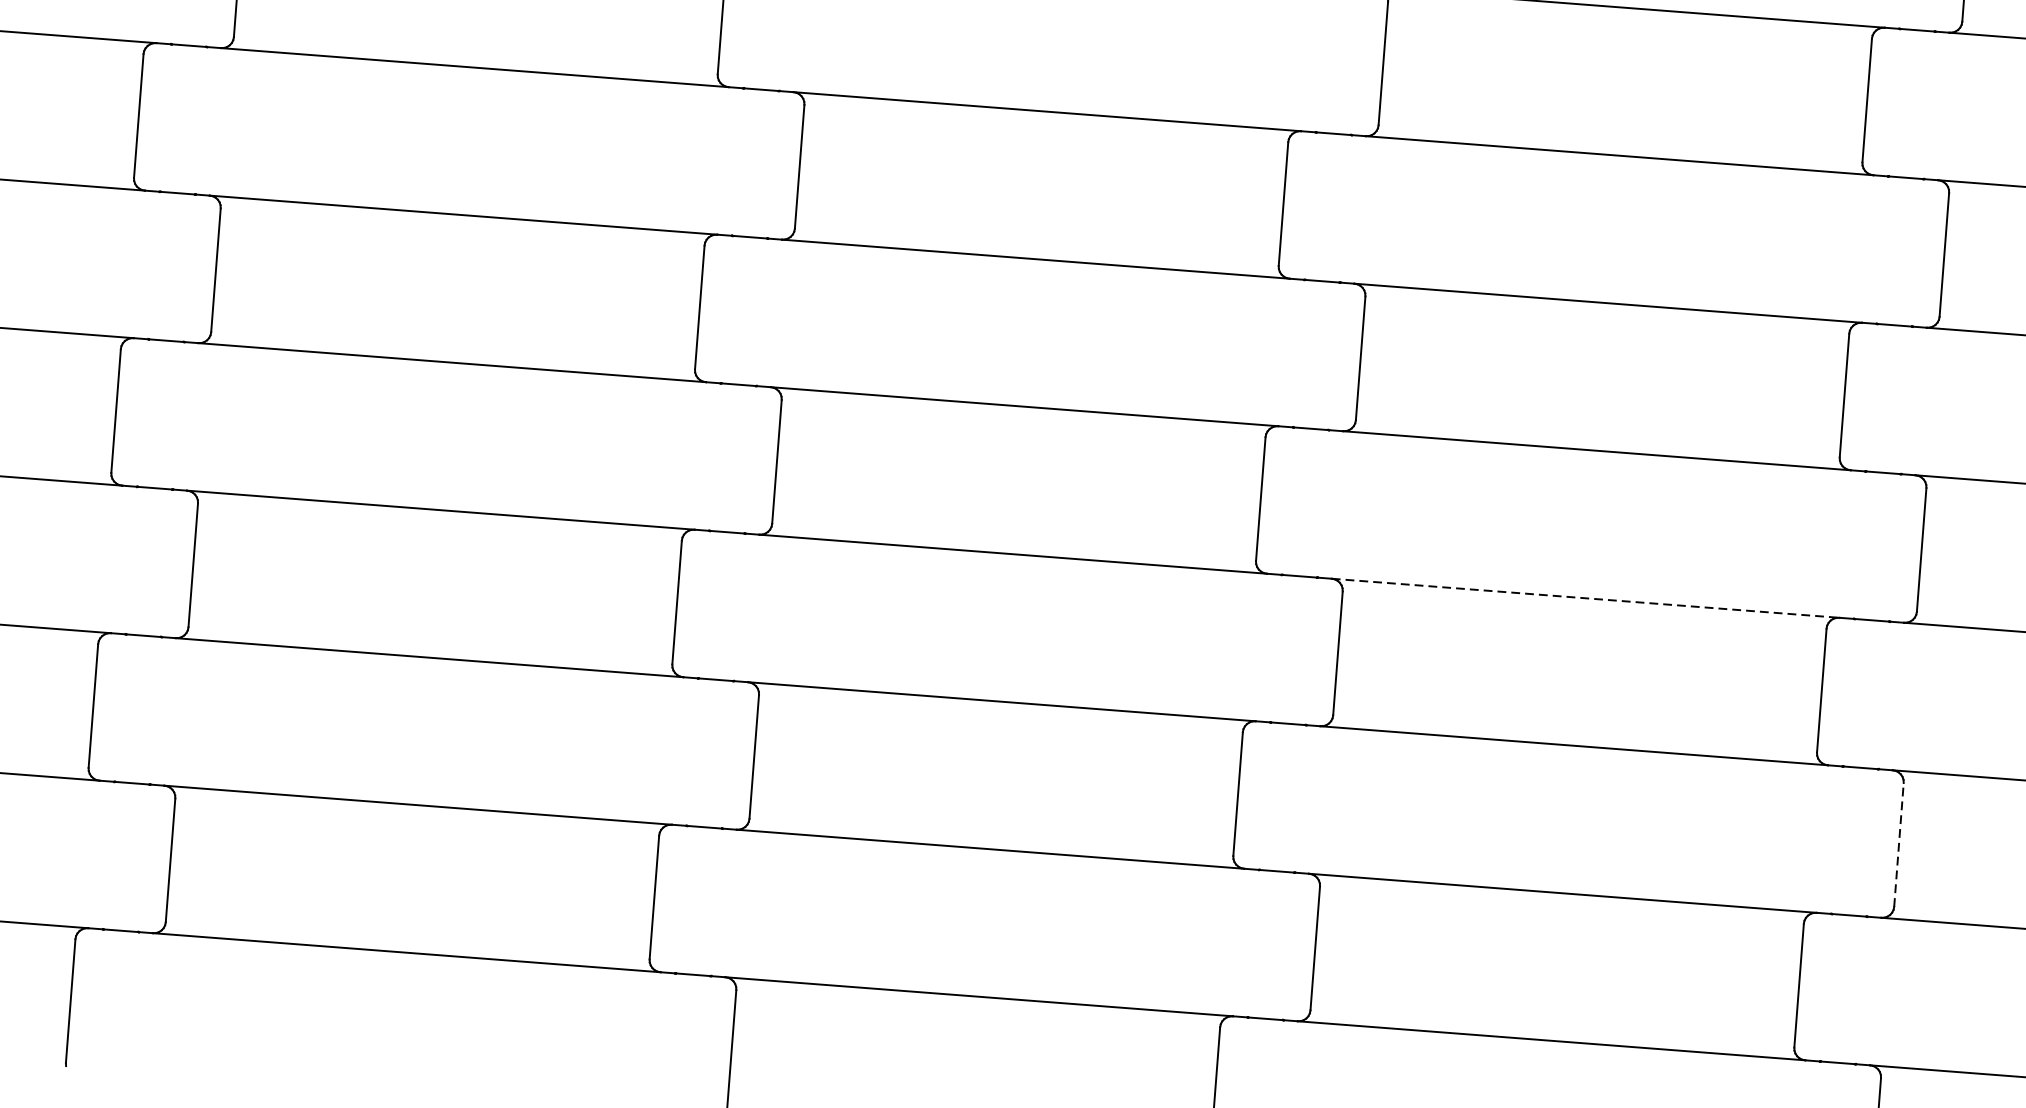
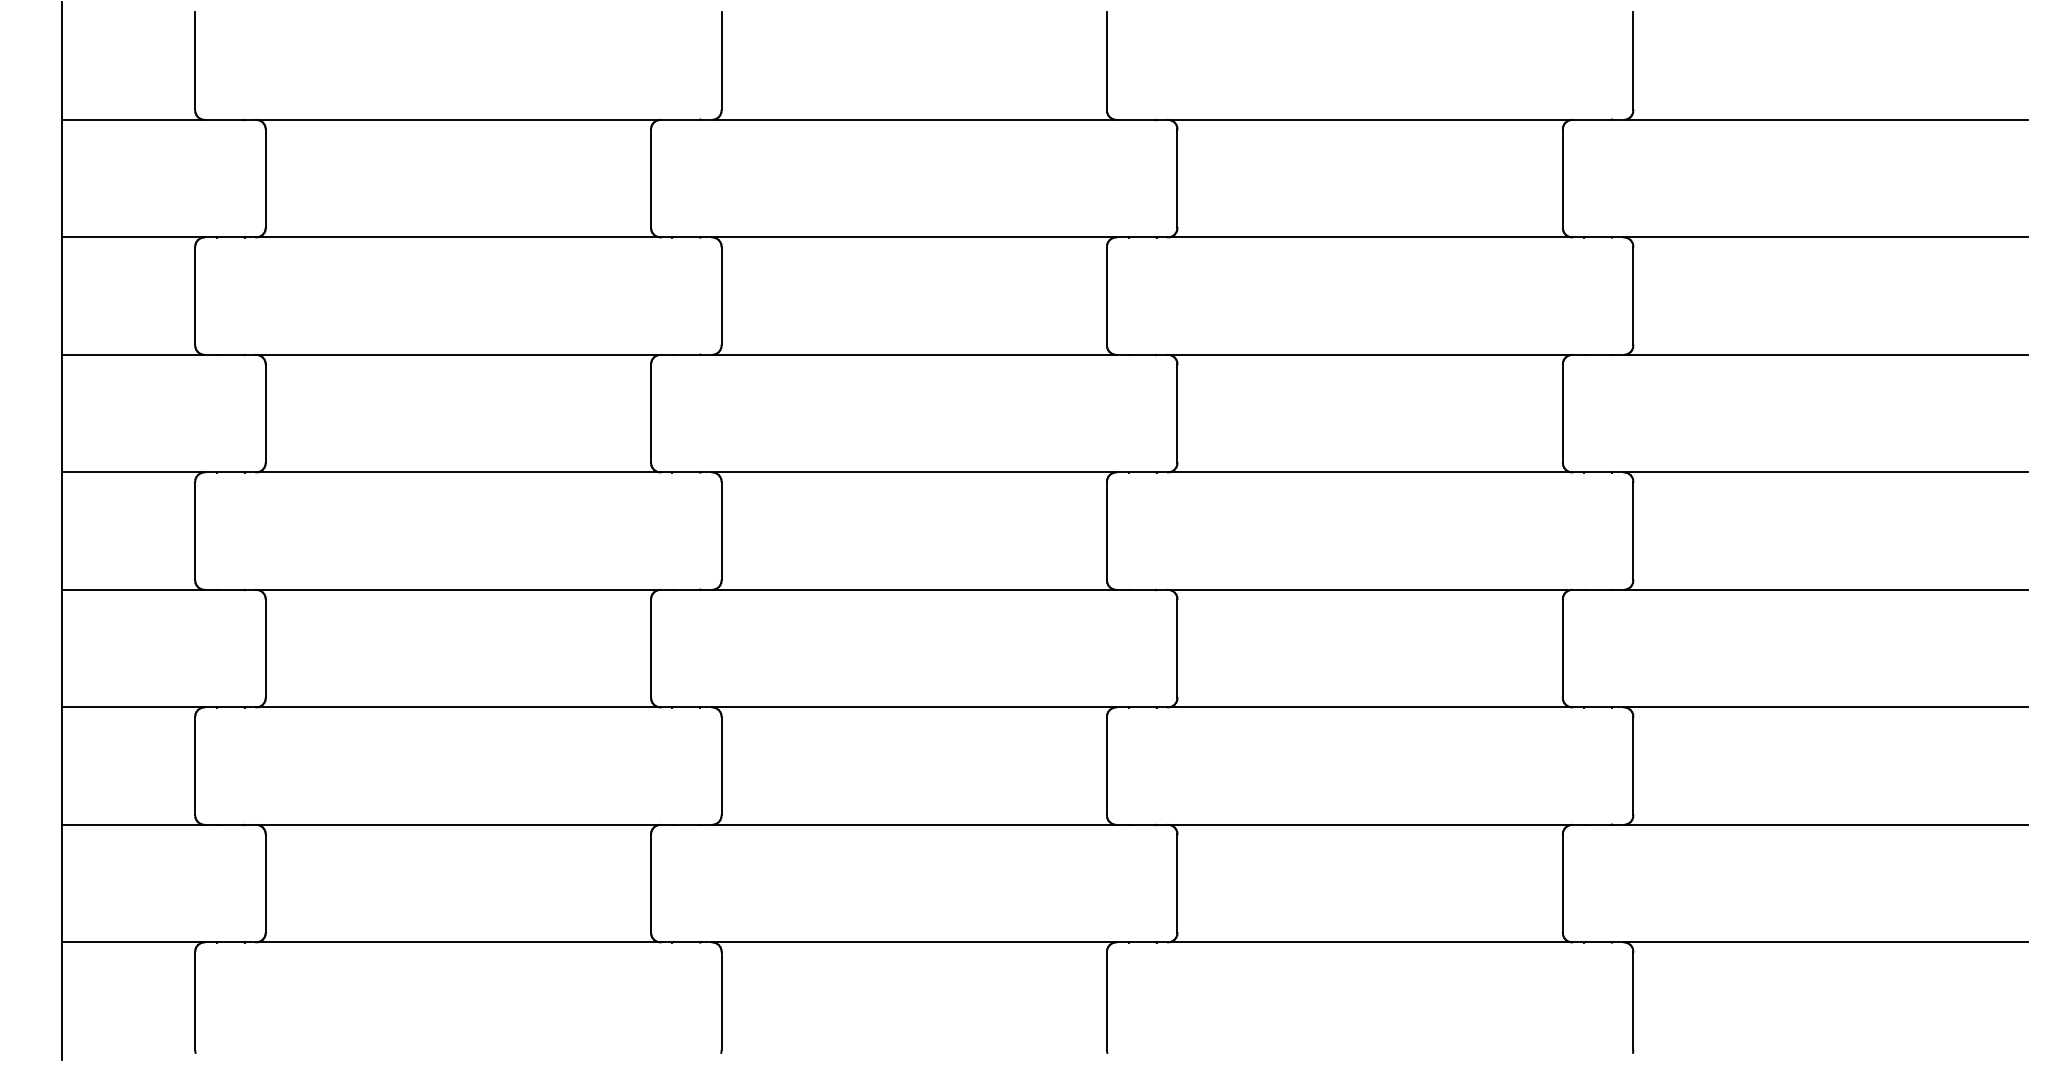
line: (1586, 597) -> (1370, 589), dashed -> solid
line: (1899, 844) -> (1633, 765), dashed -> solid

